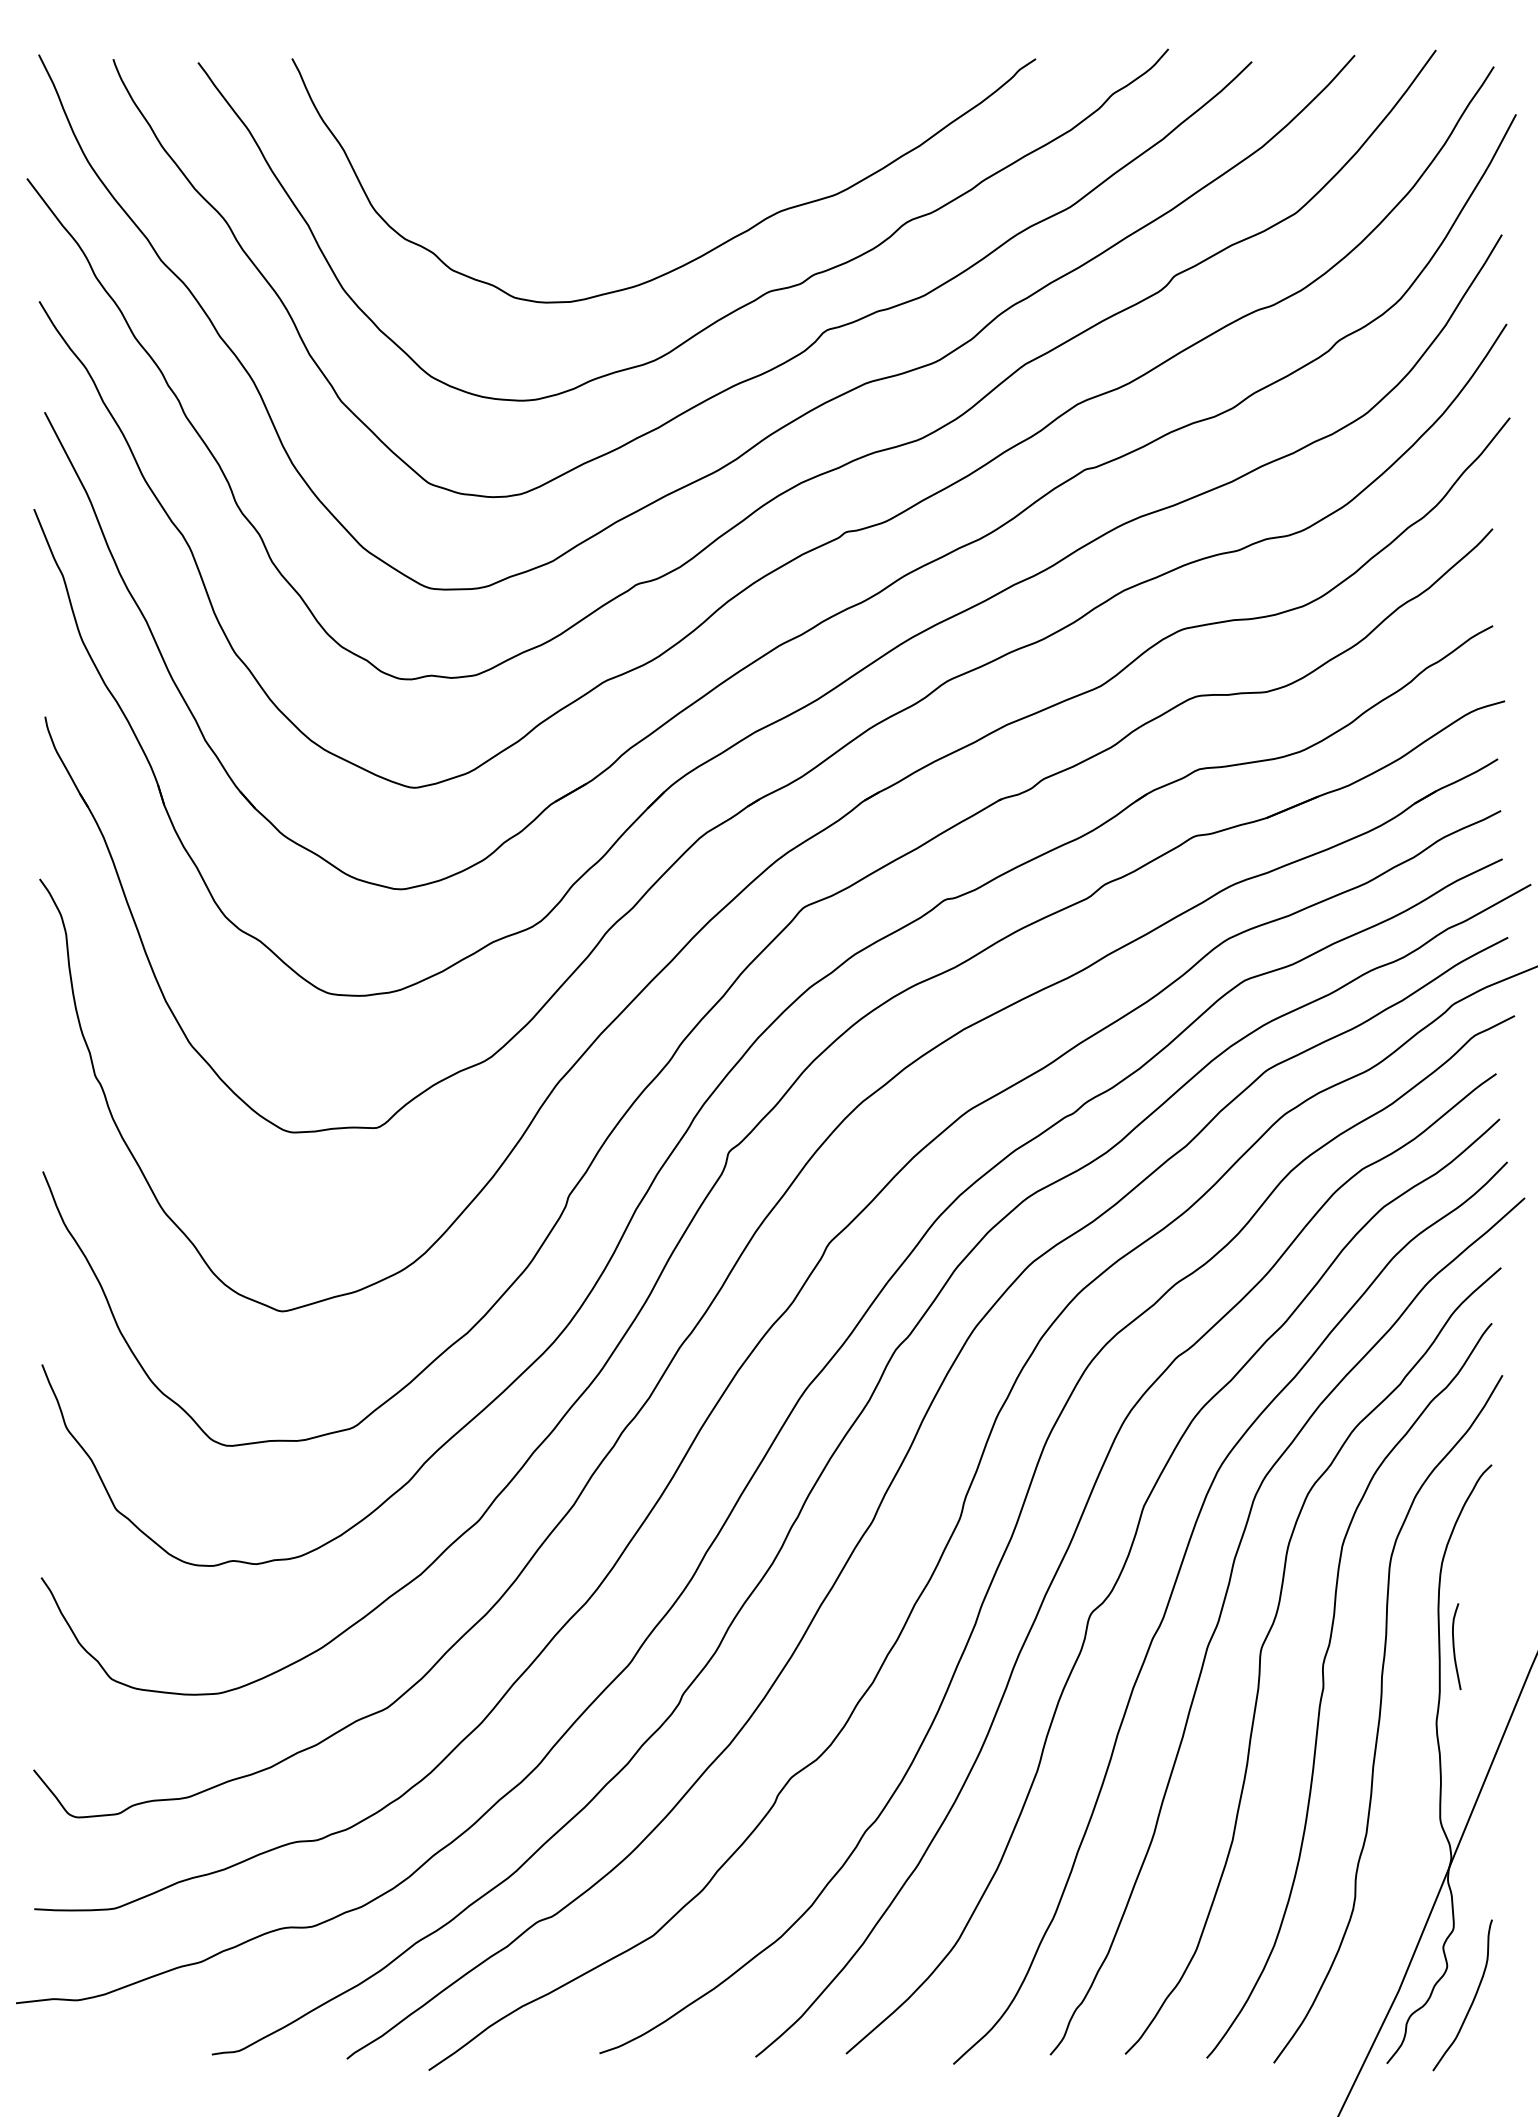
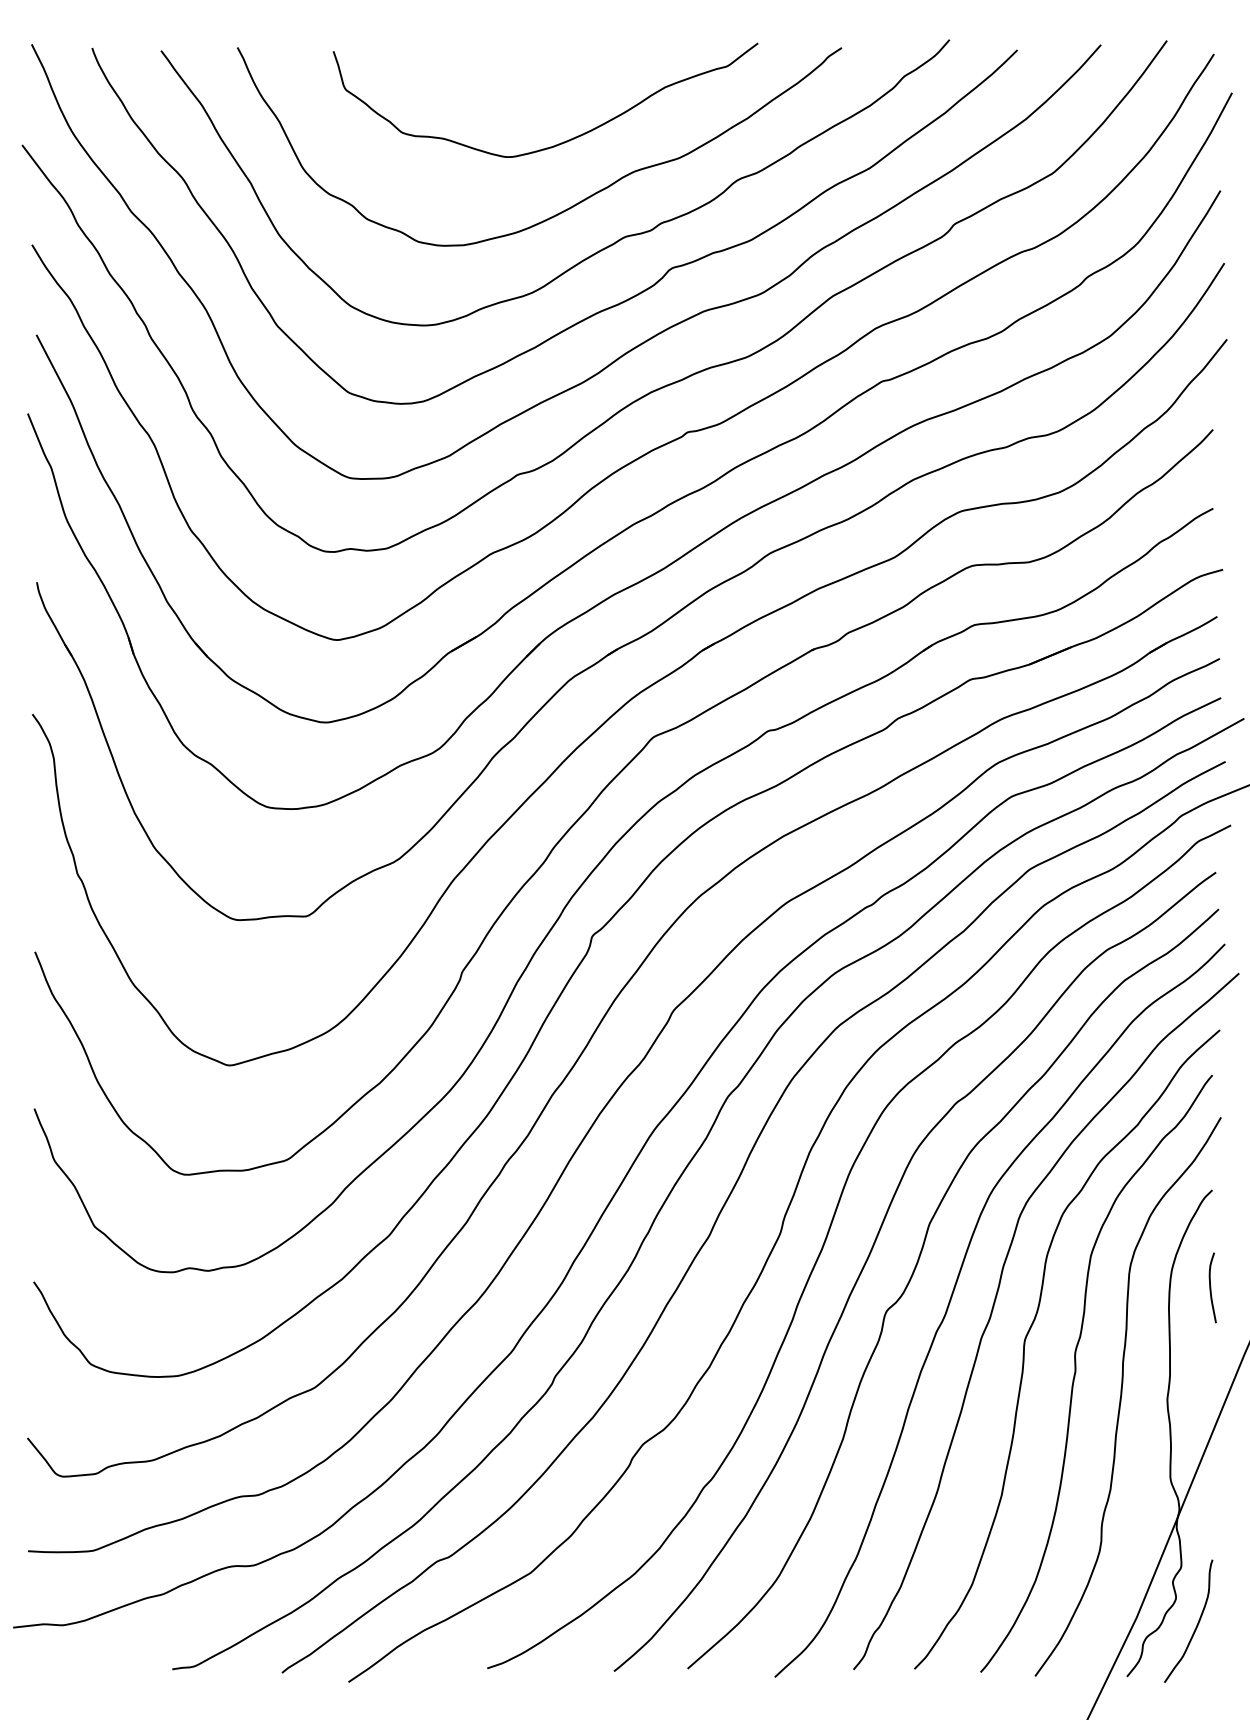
curve: (693, 174) -> (563, 141), added
curve: (1455, 1646) -> (1211, 1287), moved

